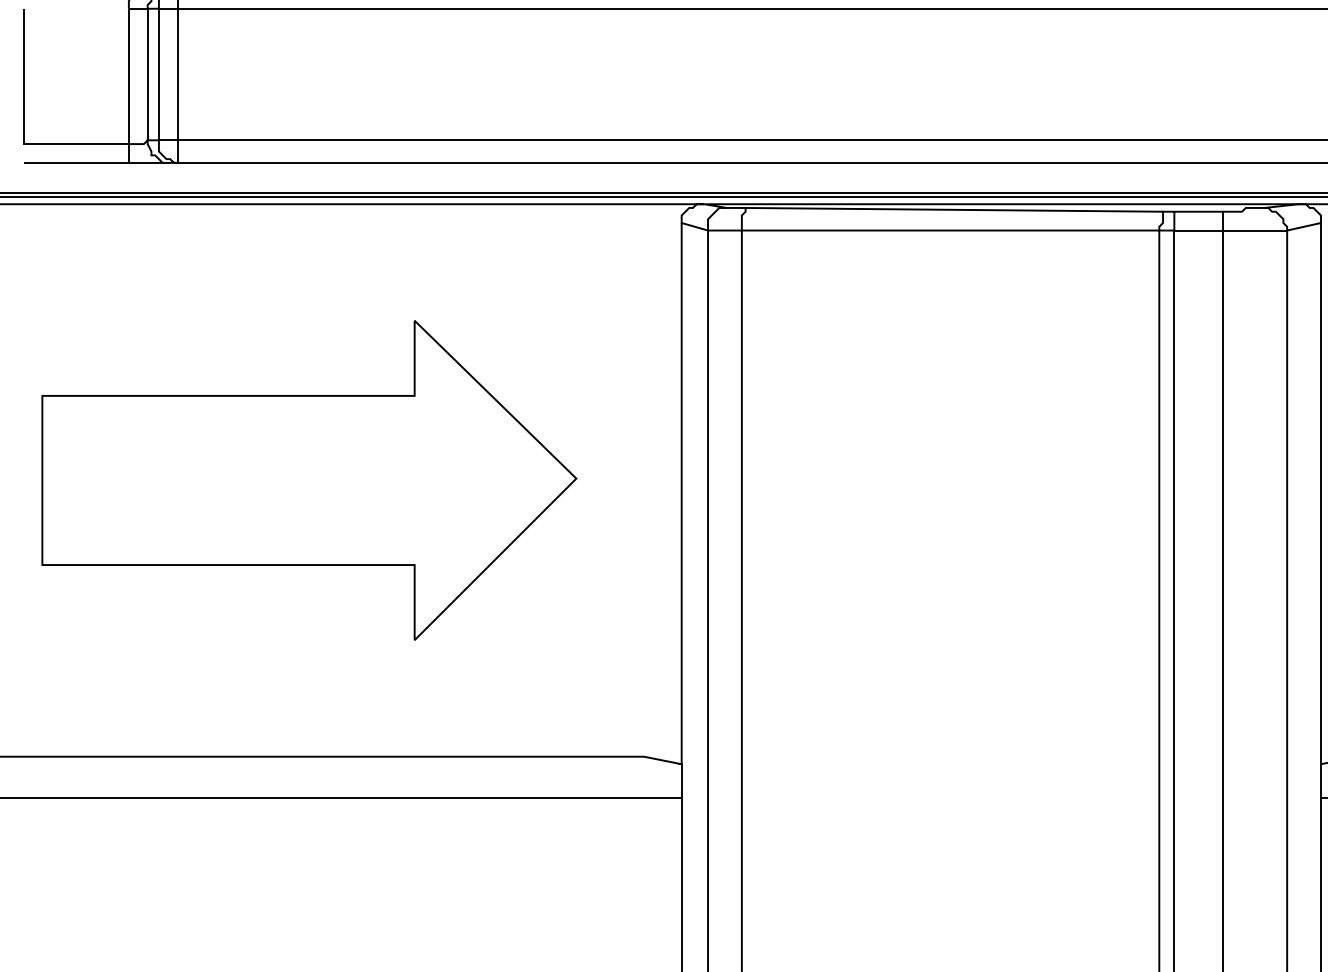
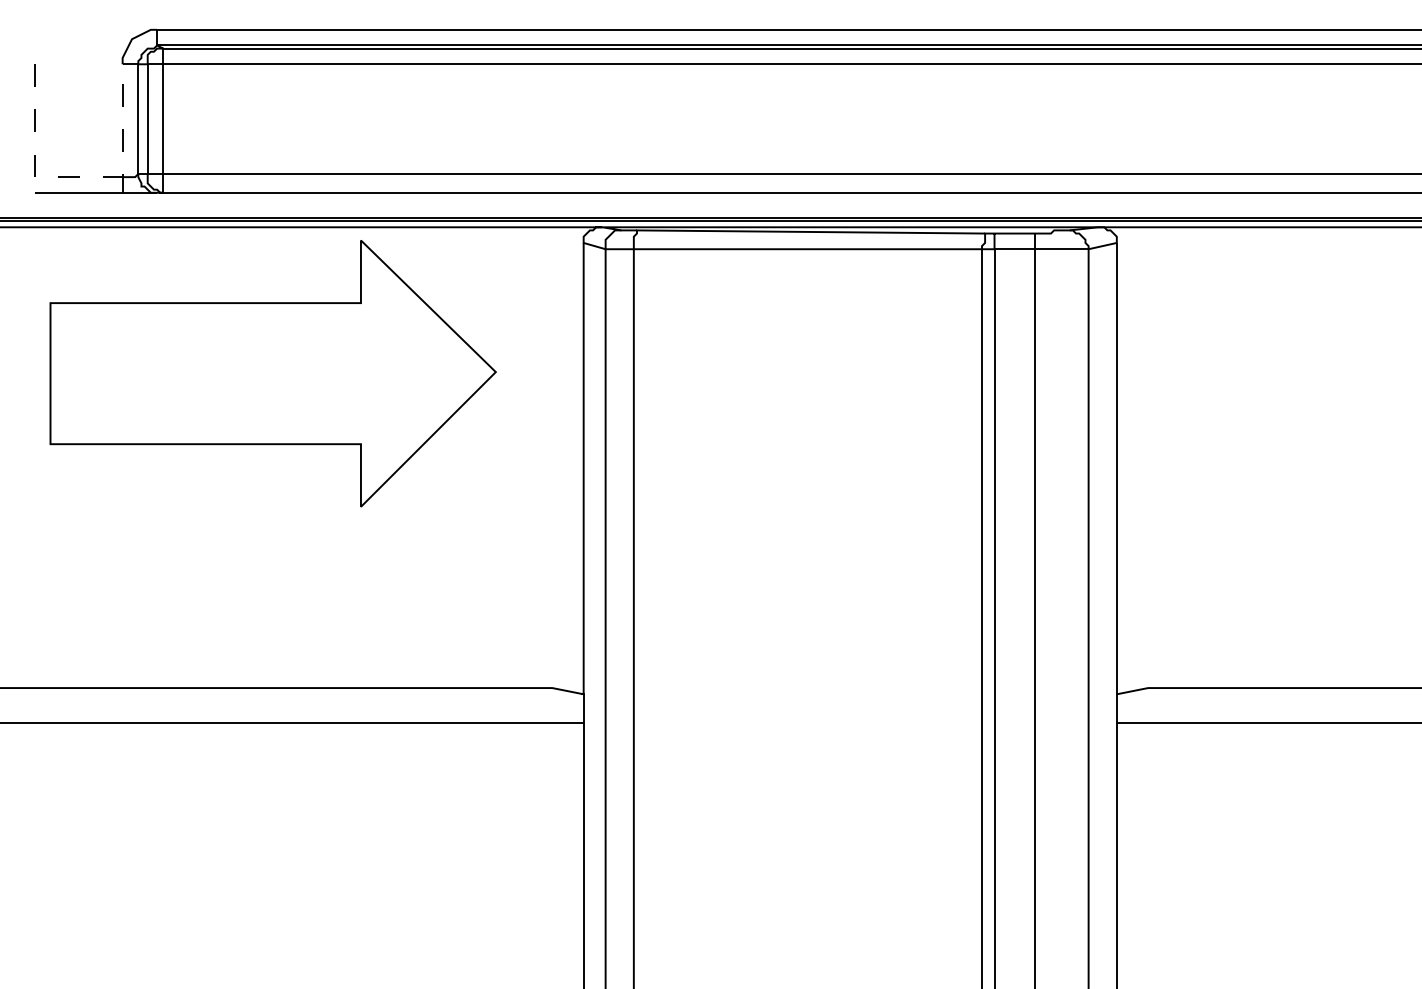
line: (75, 144) -> (78, 177), solid -> dashed
part: (308, 480) -> (272, 373), moved

